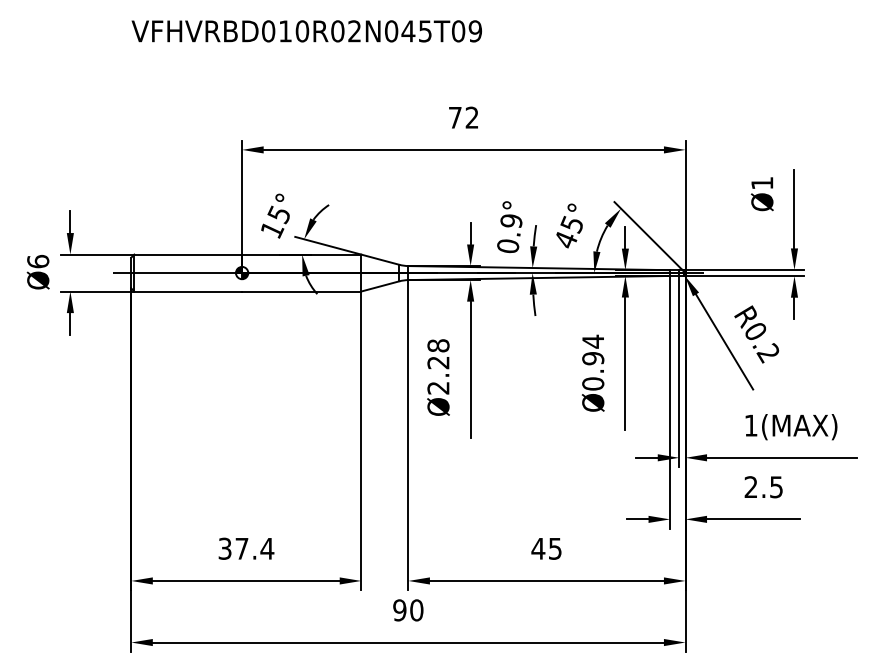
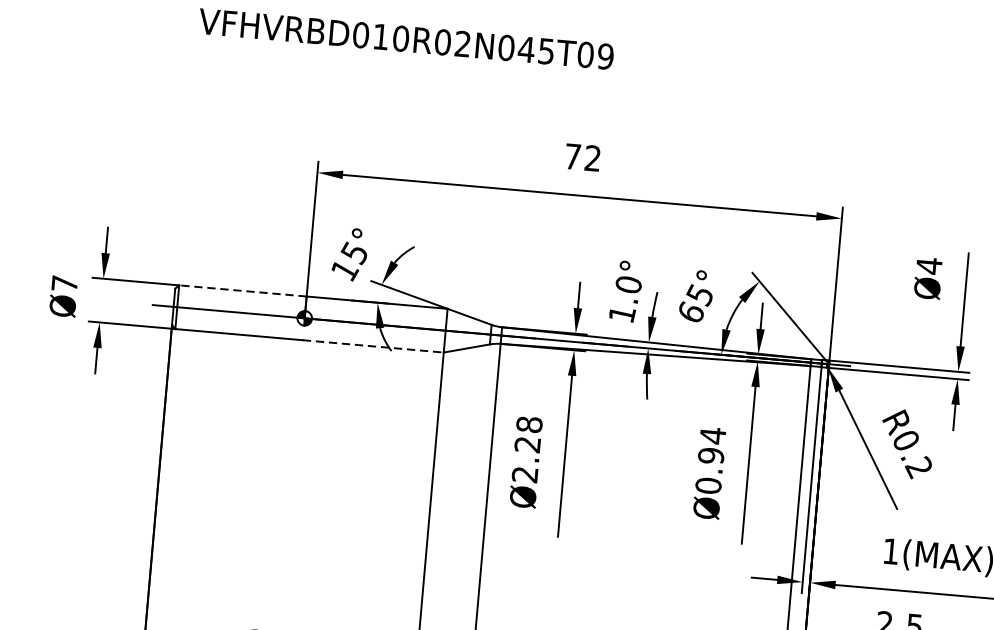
text: (762, 183) -> (929, 266), Ø1 -> Ø4
text: (509, 233) -> (625, 299), 0.9° -> 1.0°
text: (566, 239) -> (691, 312), 45° -> 65°
line: (188, 254) -> (243, 290), solid -> dashed
text: (38, 261) -> (65, 283), Ø6 -> Ø7
line: (301, 291) -> (373, 346), solid -> dashed

